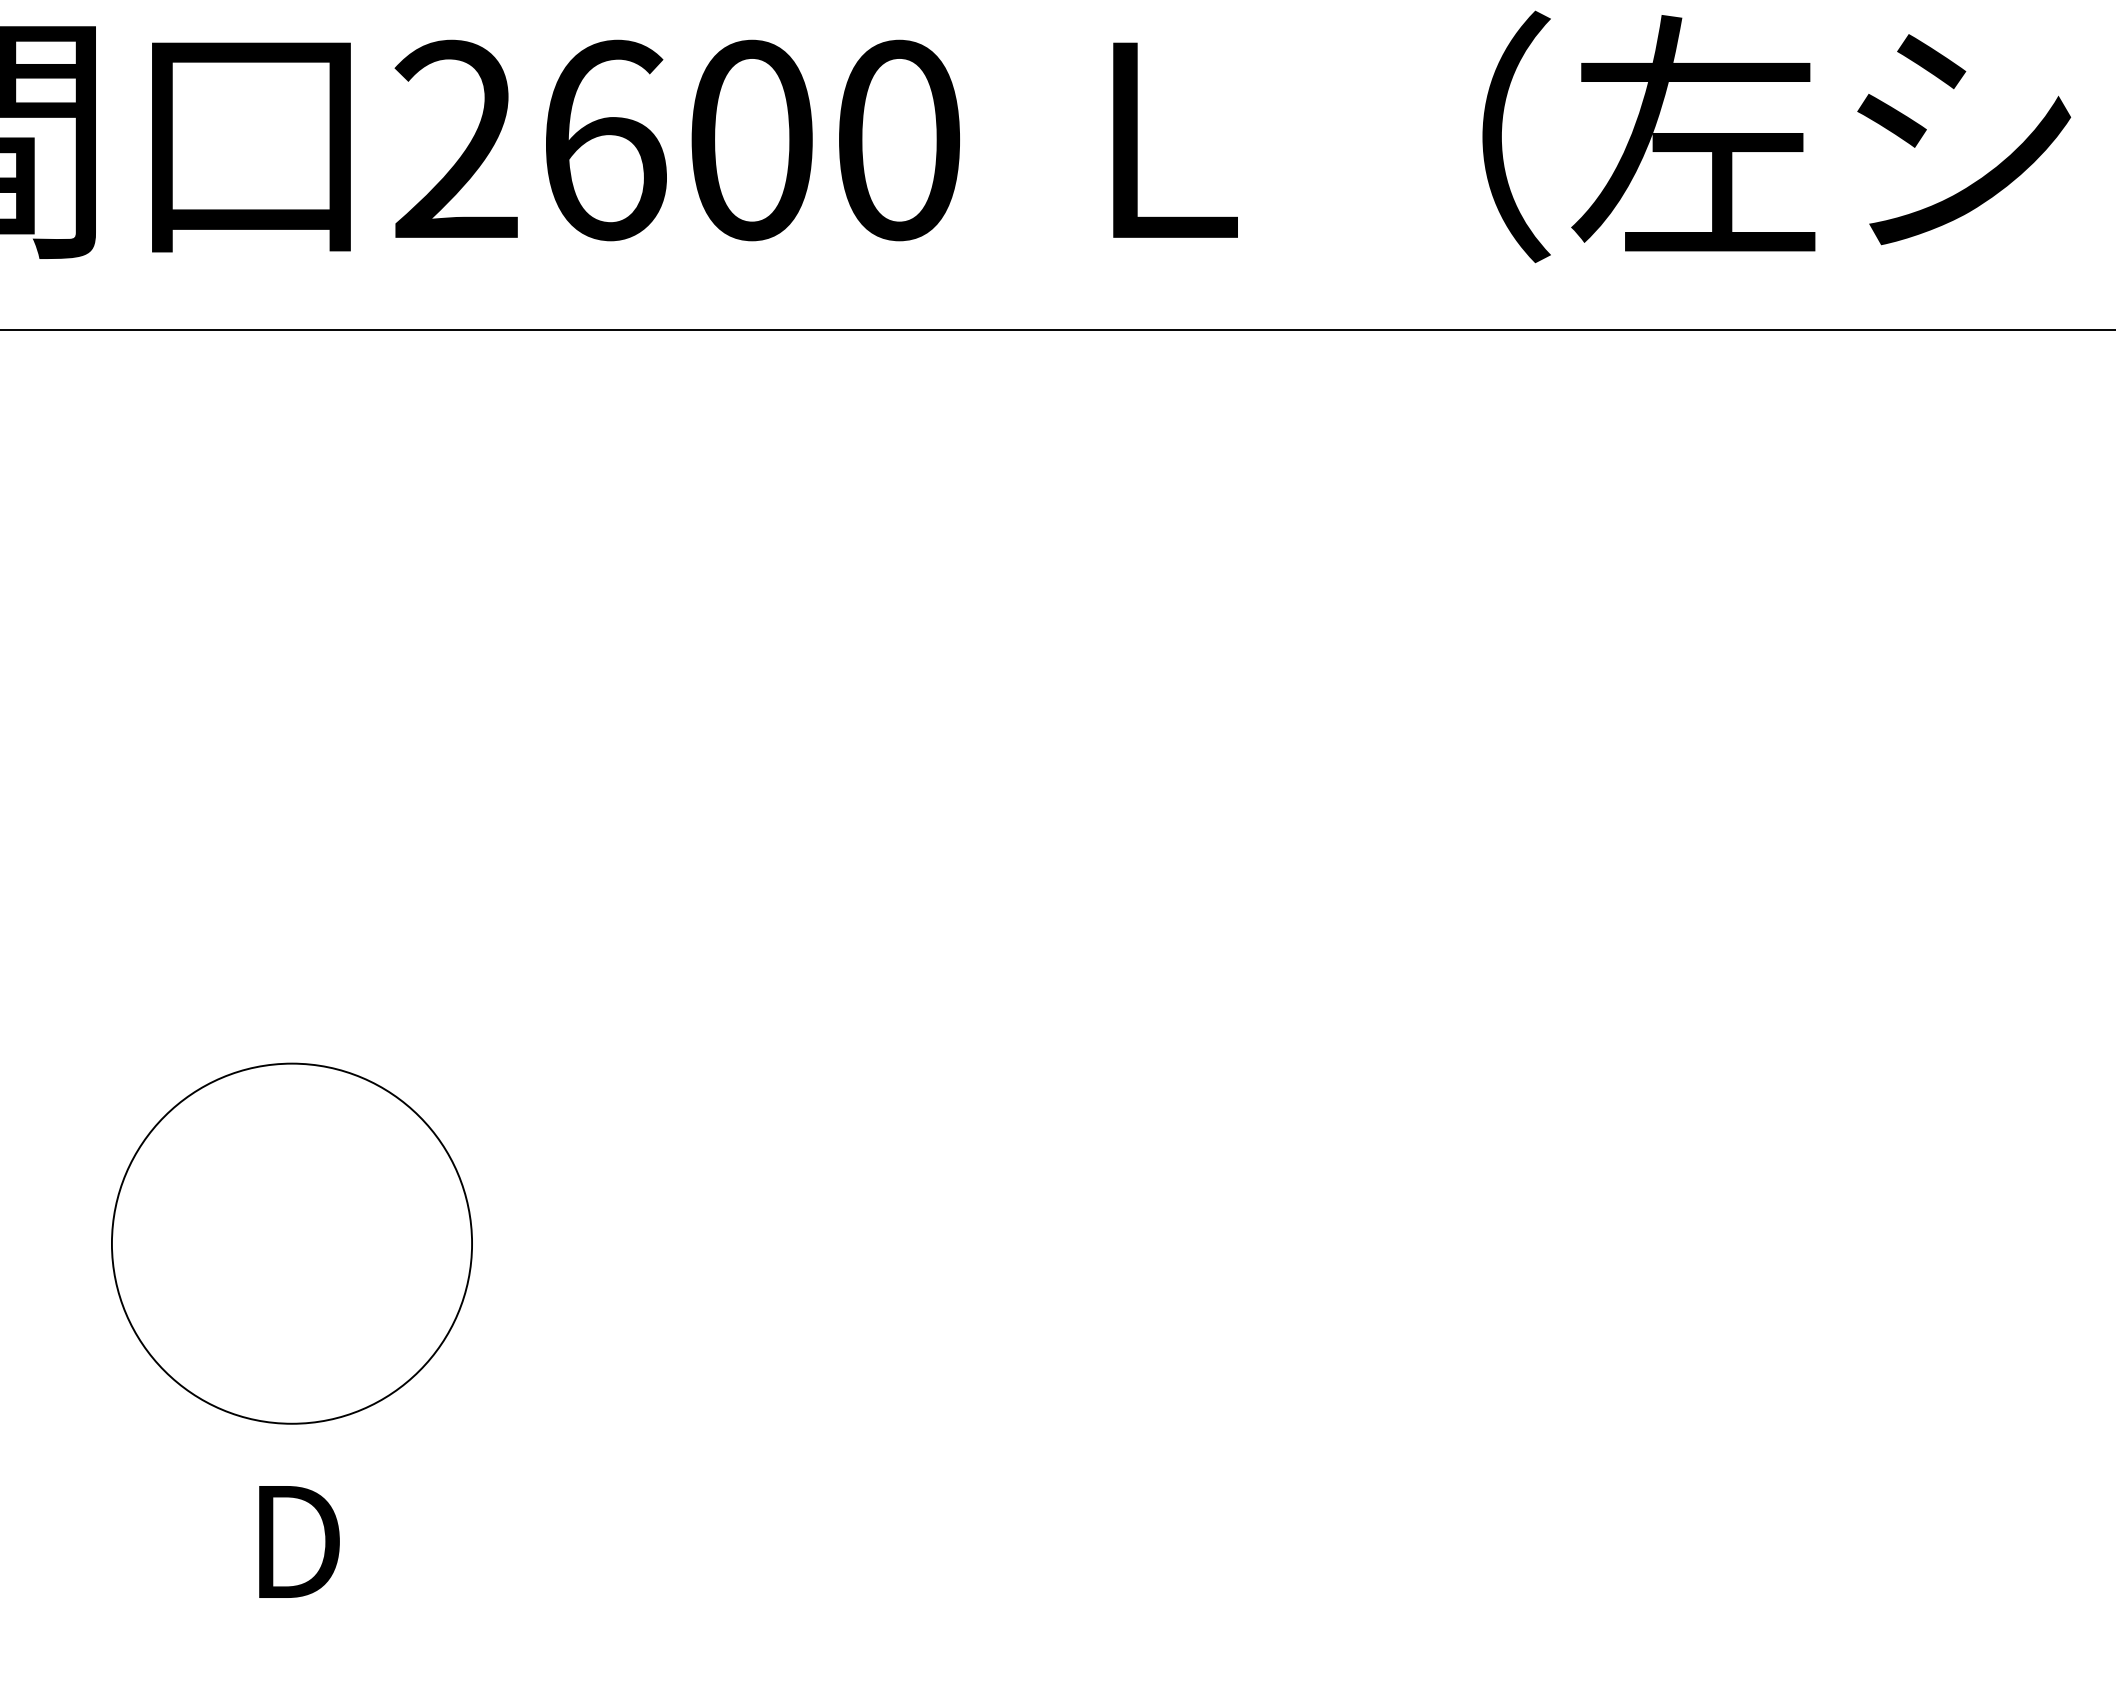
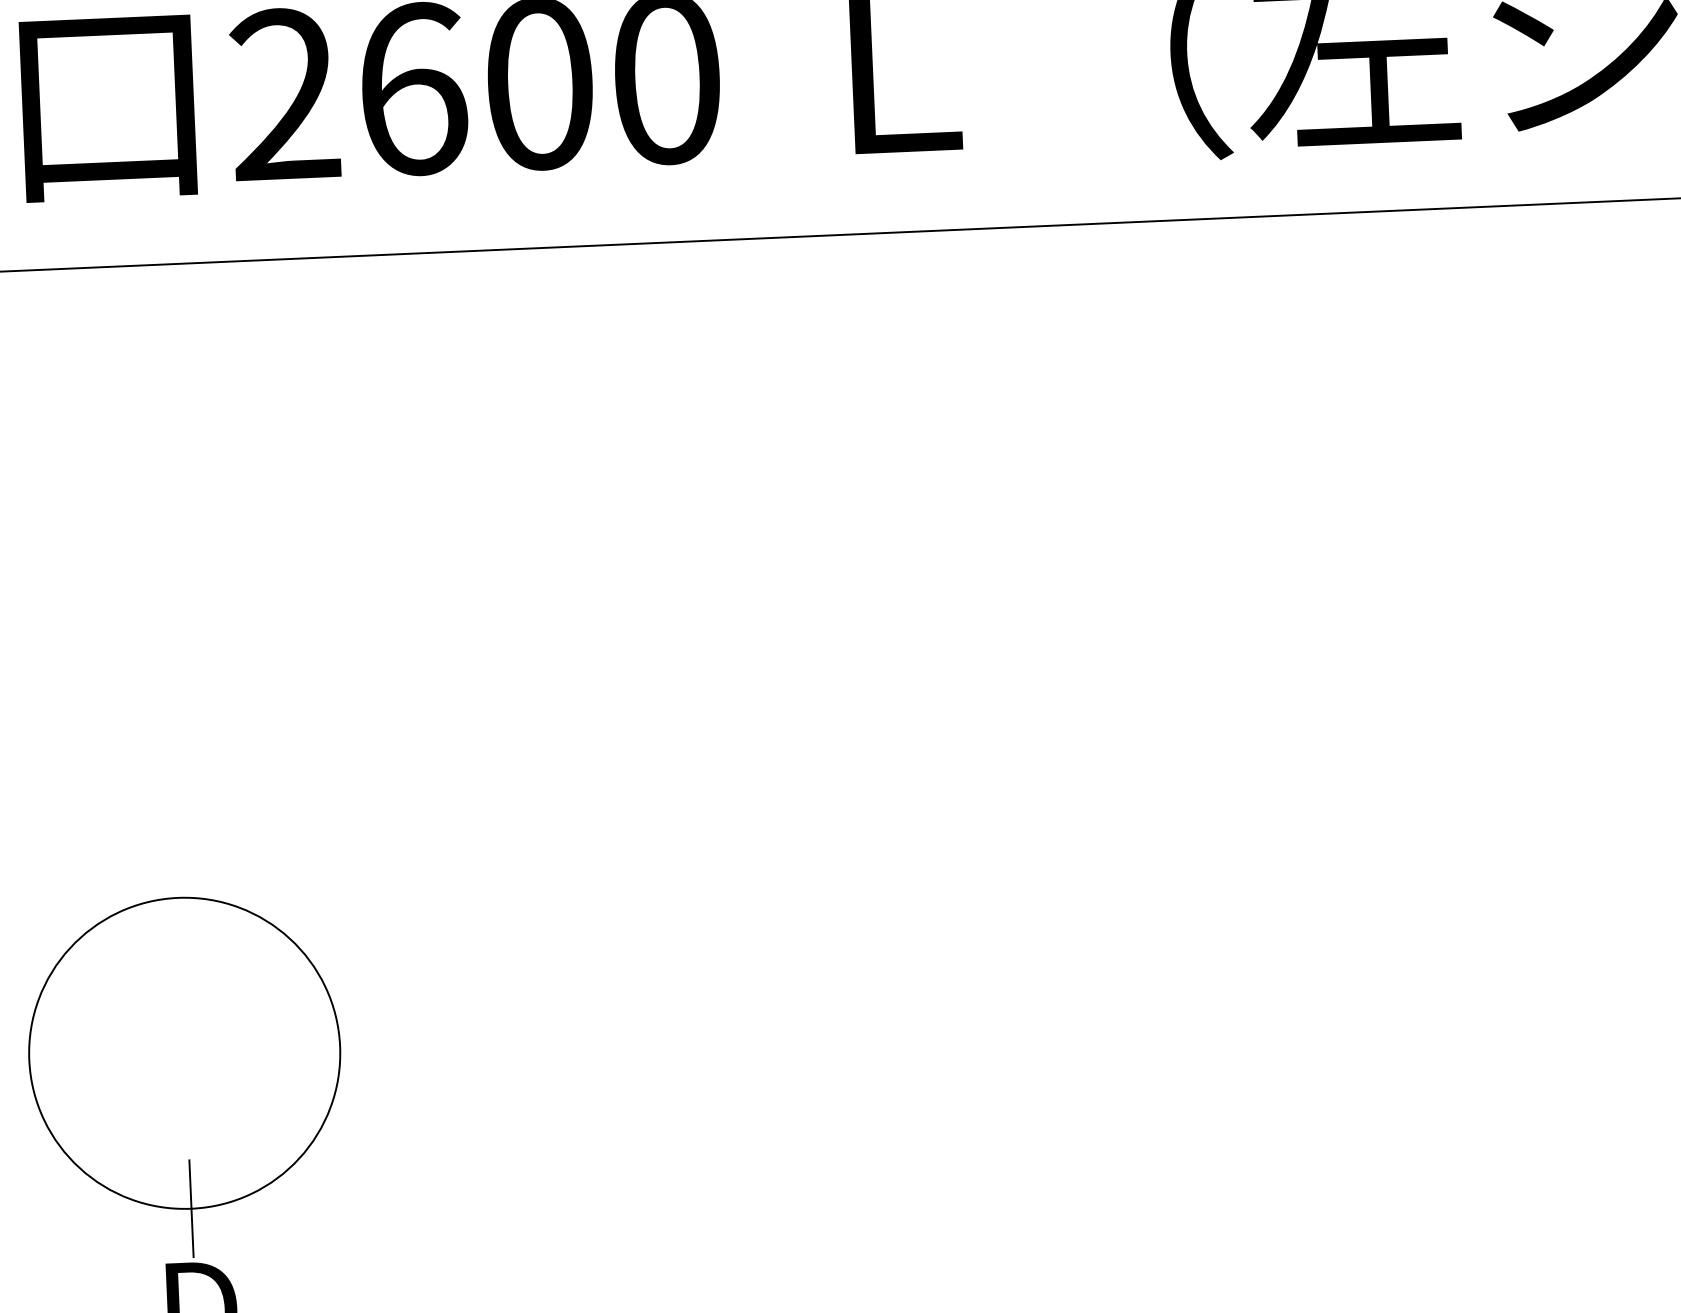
line: (292, 1423) -> (191, 1208), added

